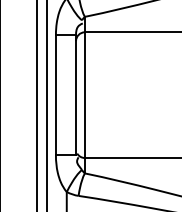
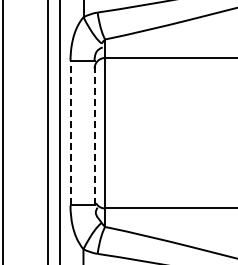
line: (55, 94) -> (70, 132), solid -> dashed
line: (75, 94) -> (94, 132), solid -> dashed

